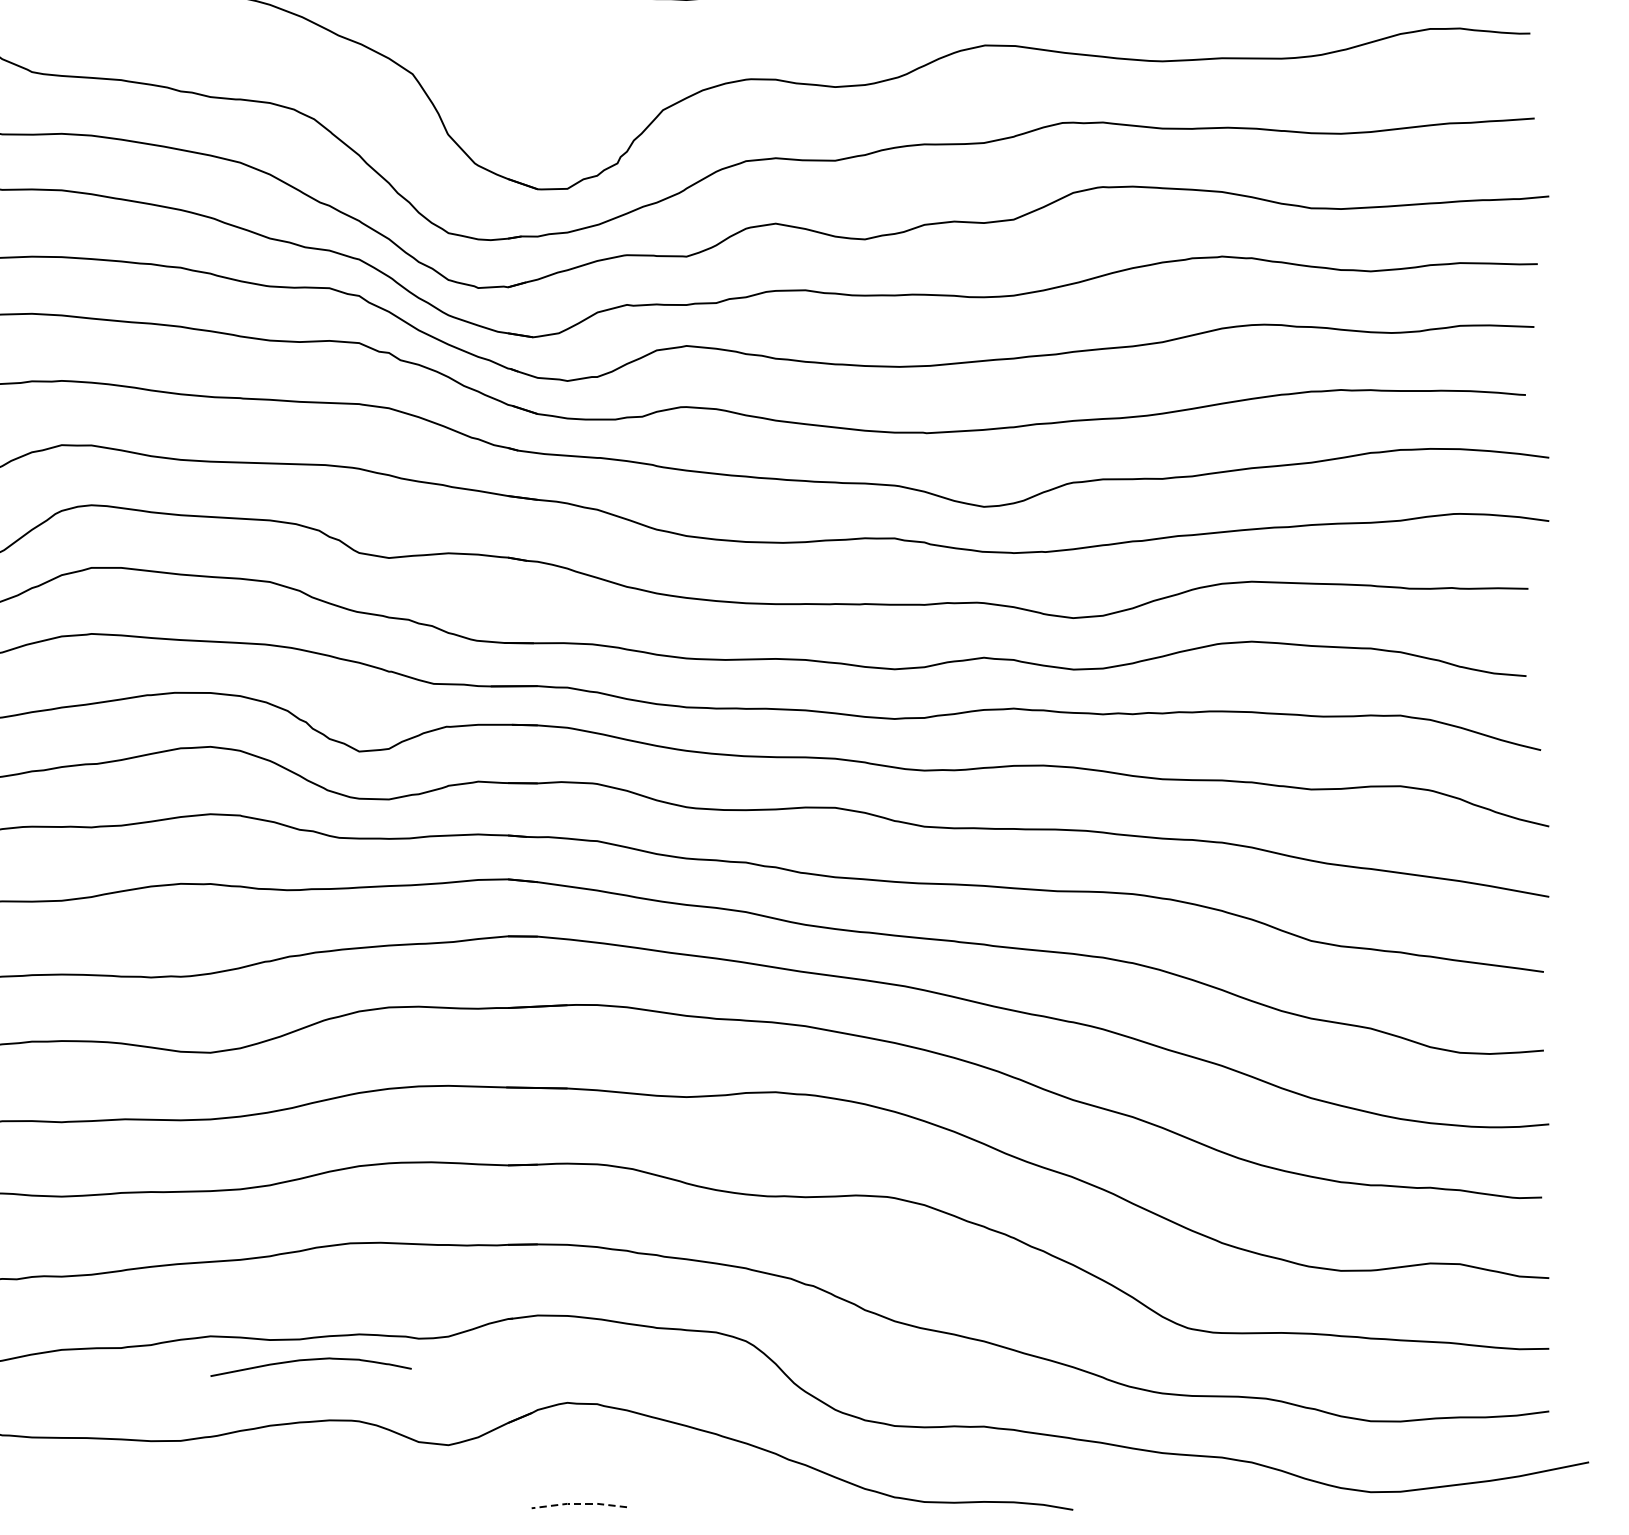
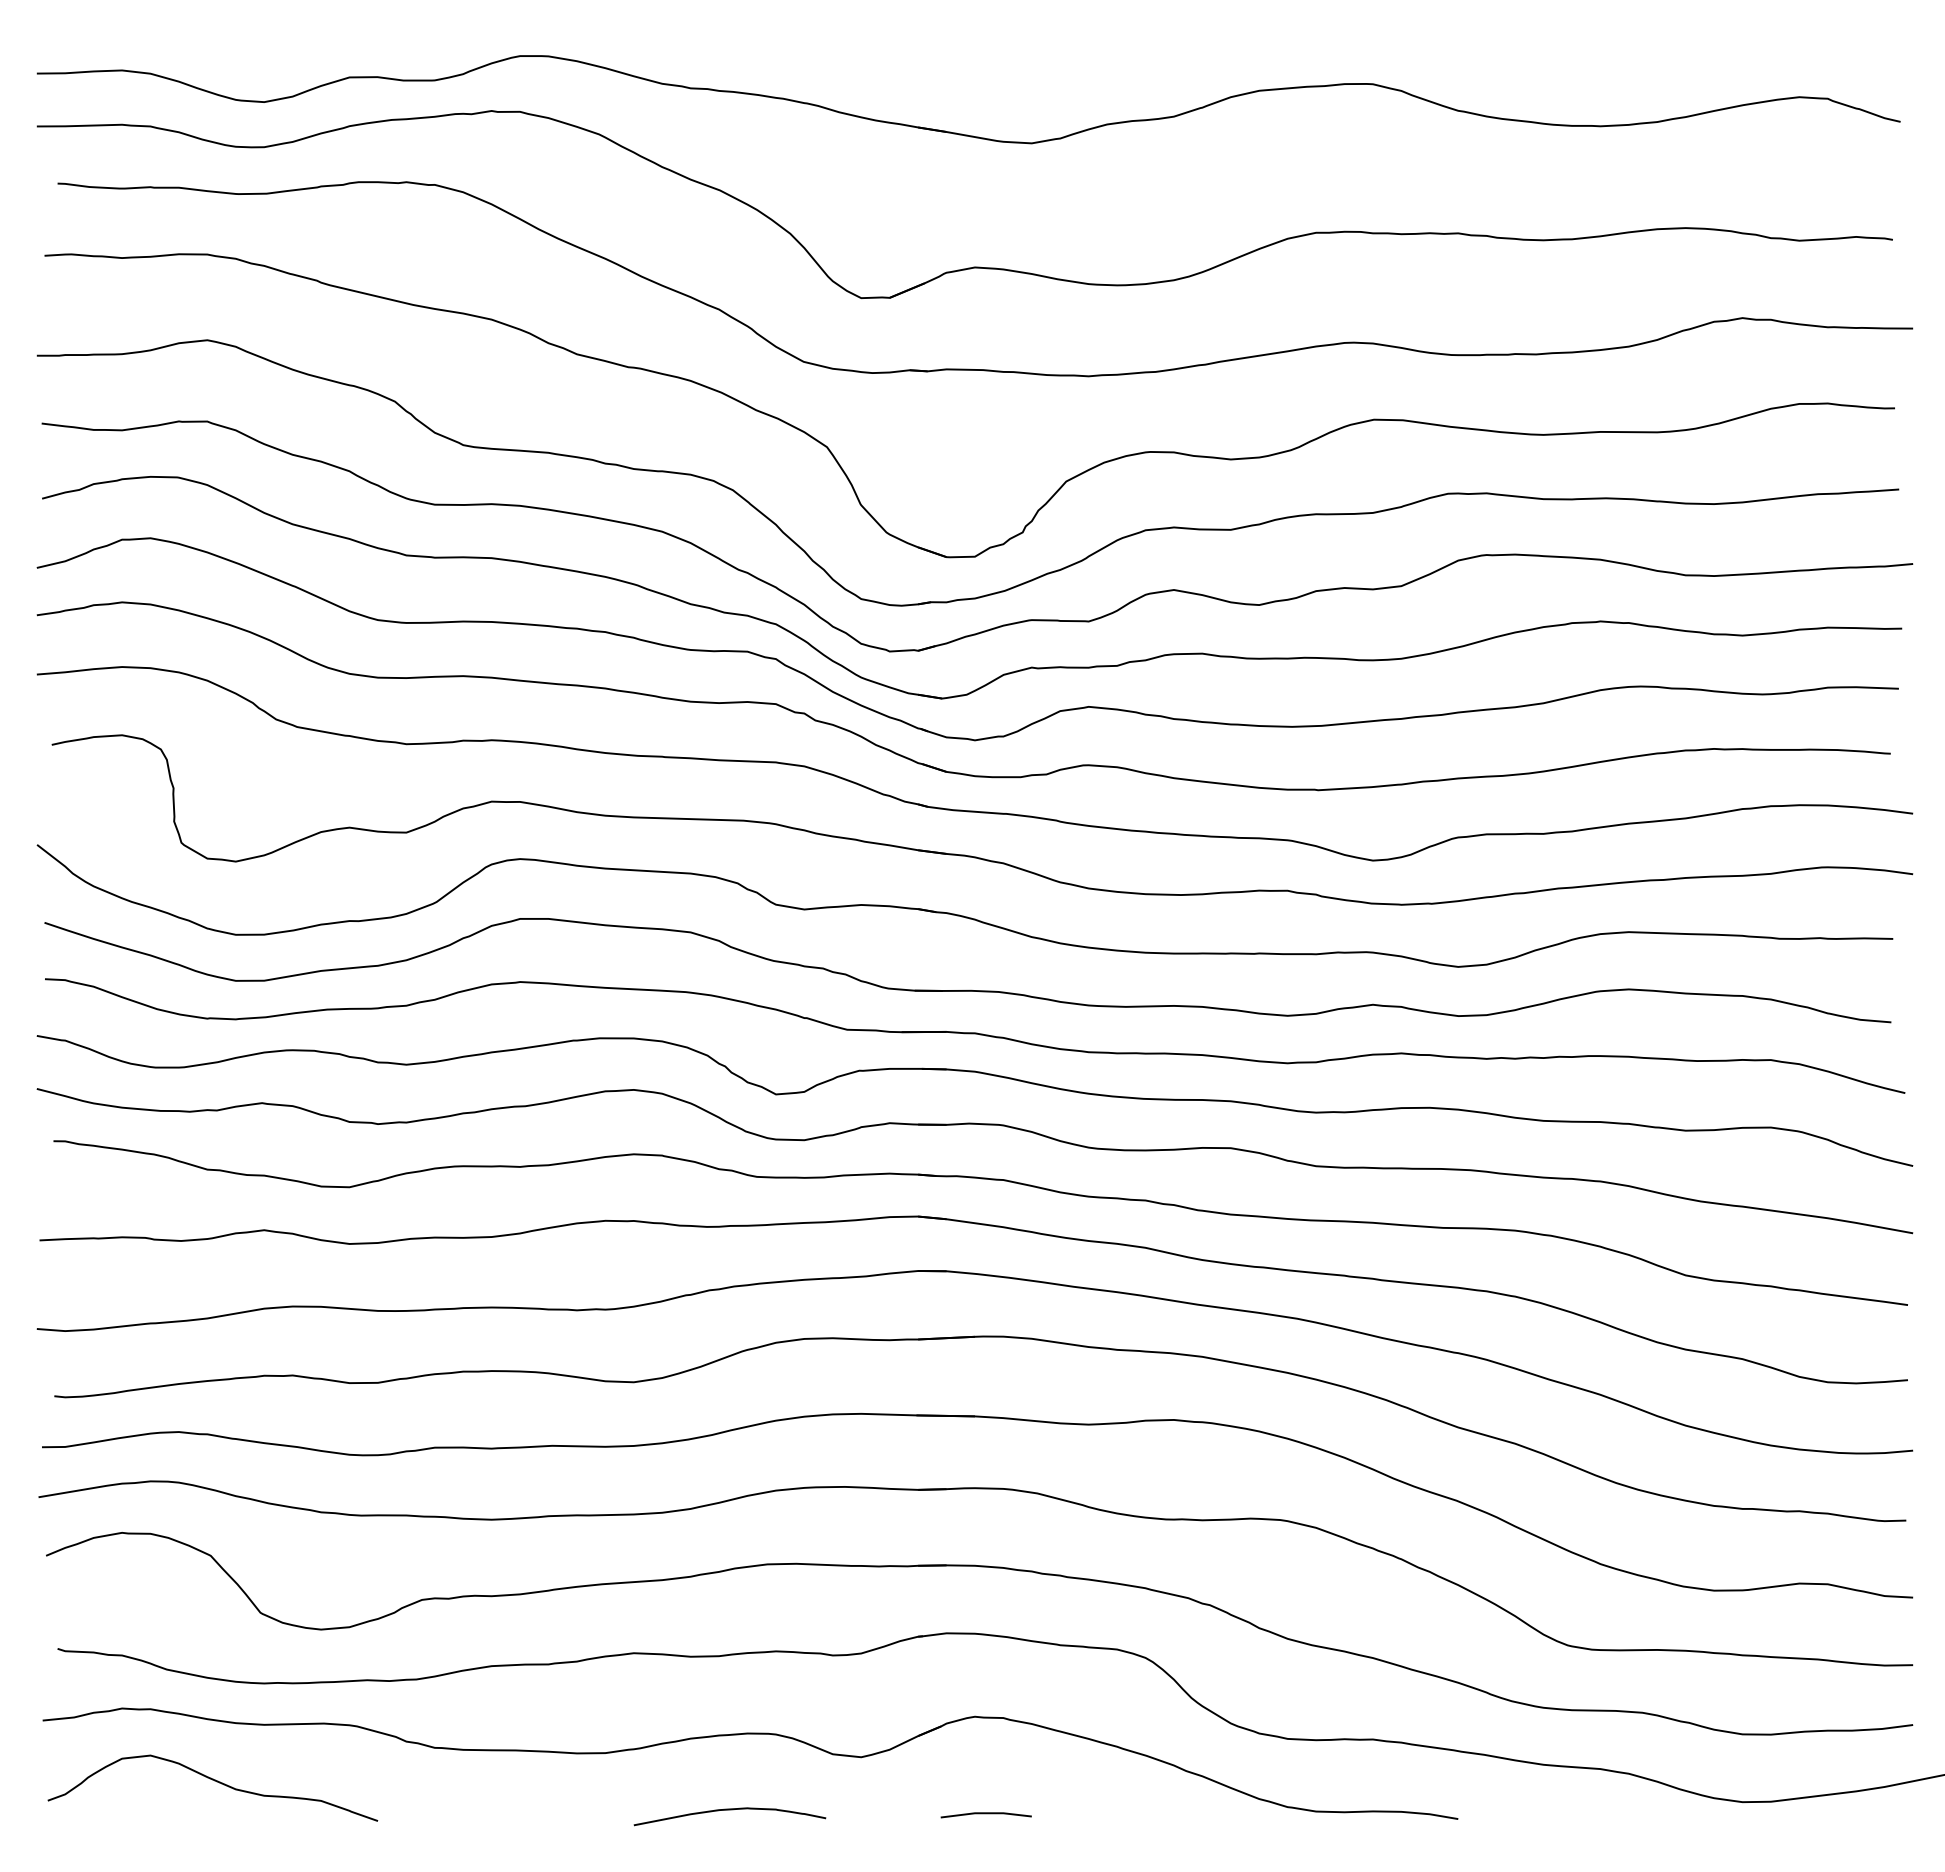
curve: (310, 1360) -> (729, 1810), moved
line: (578, 1504) -> (985, 1813), dashed -> solid

